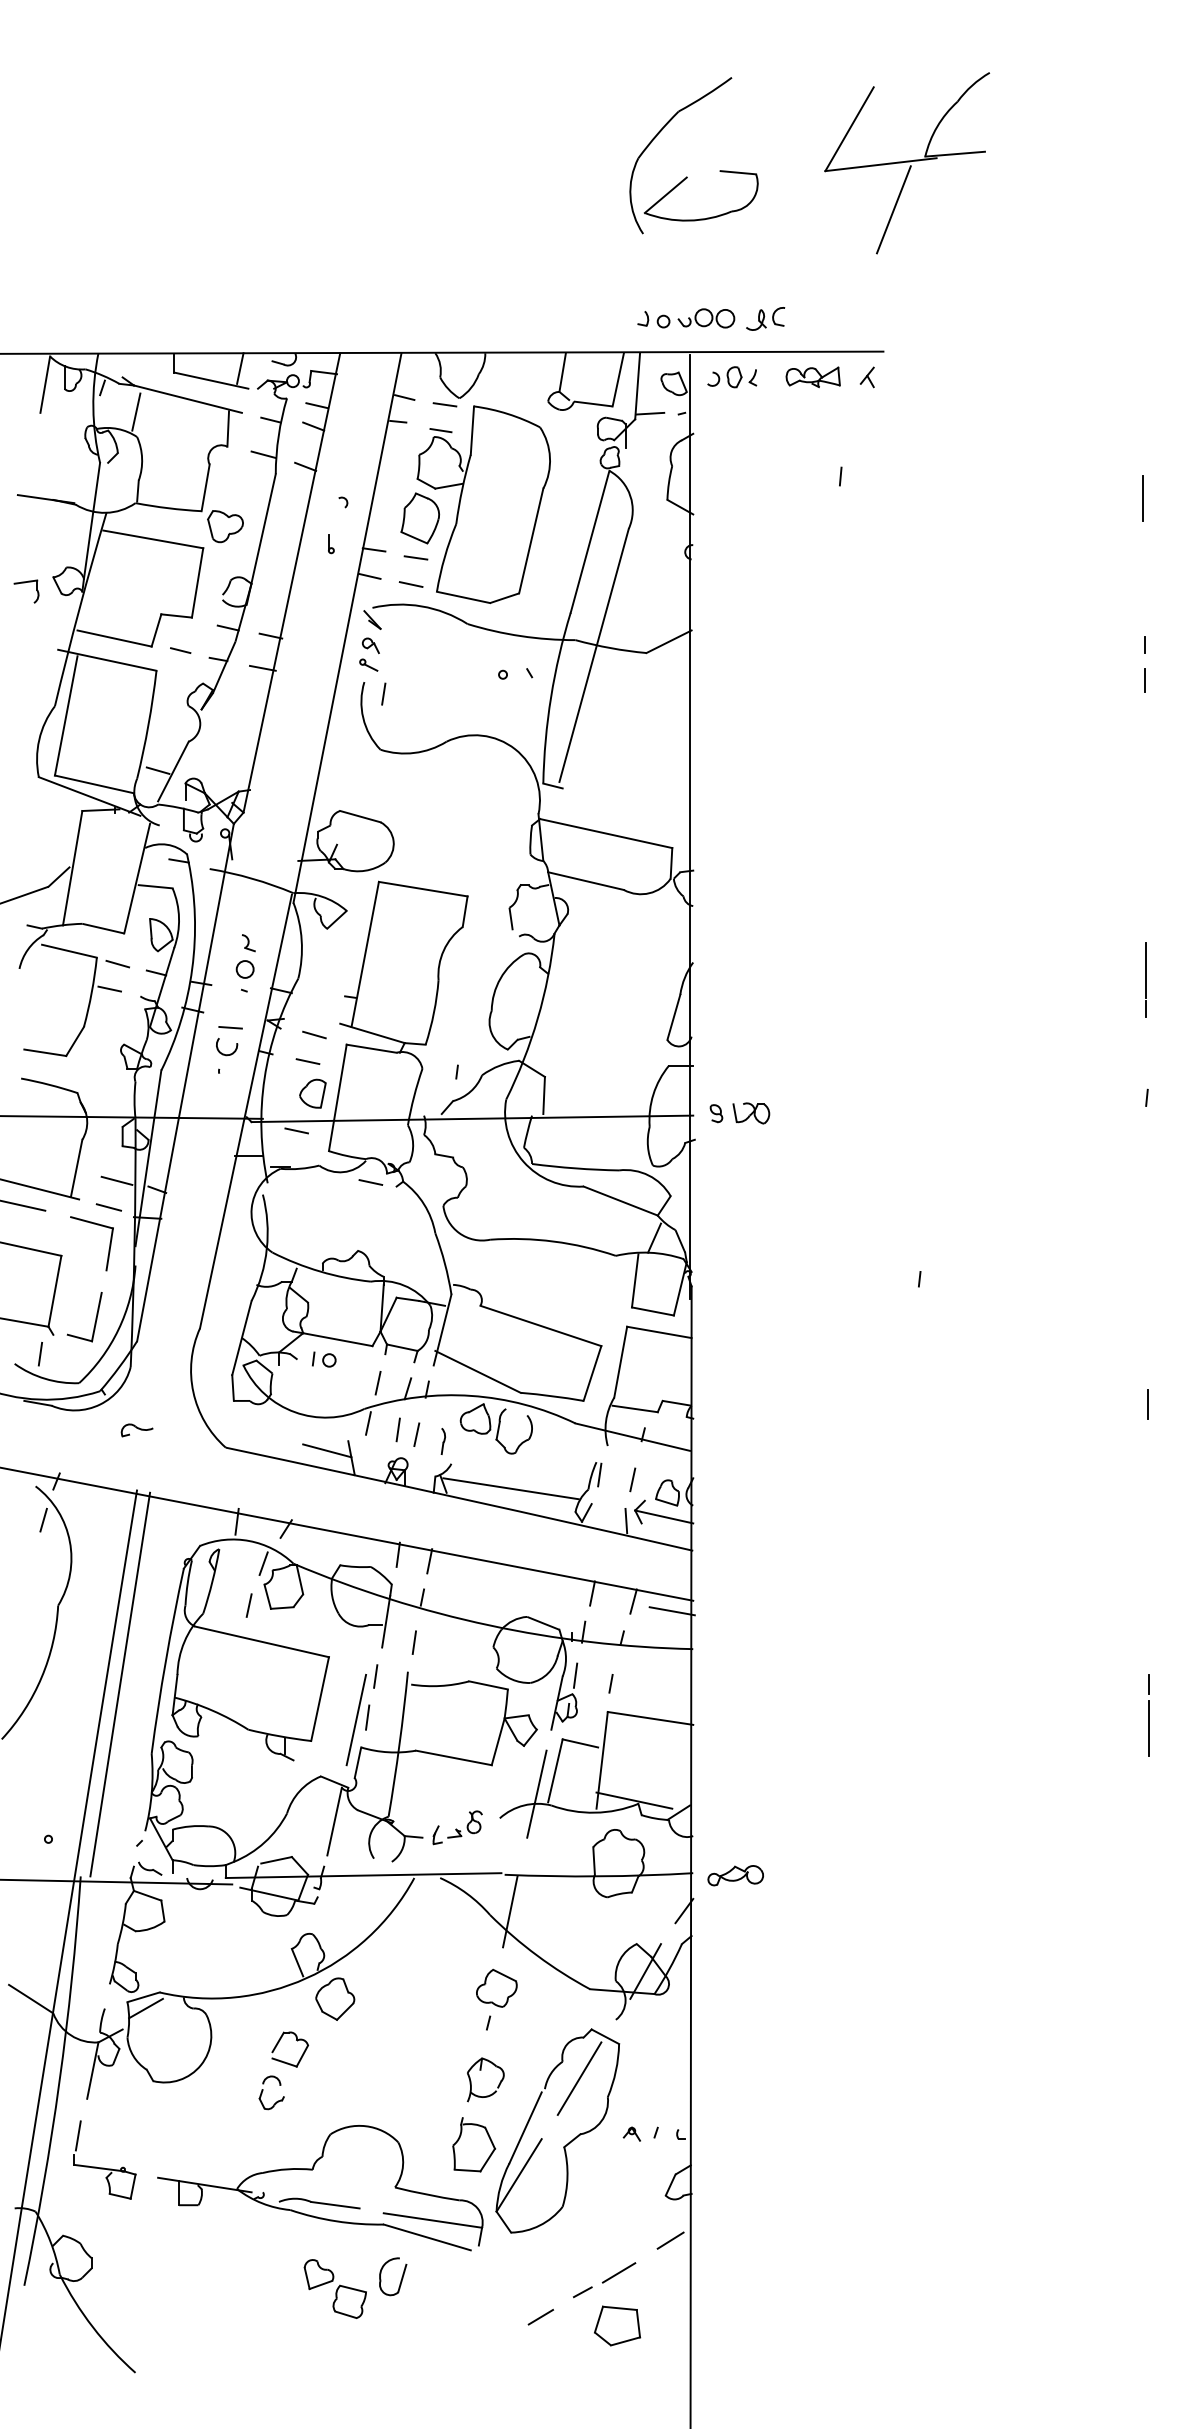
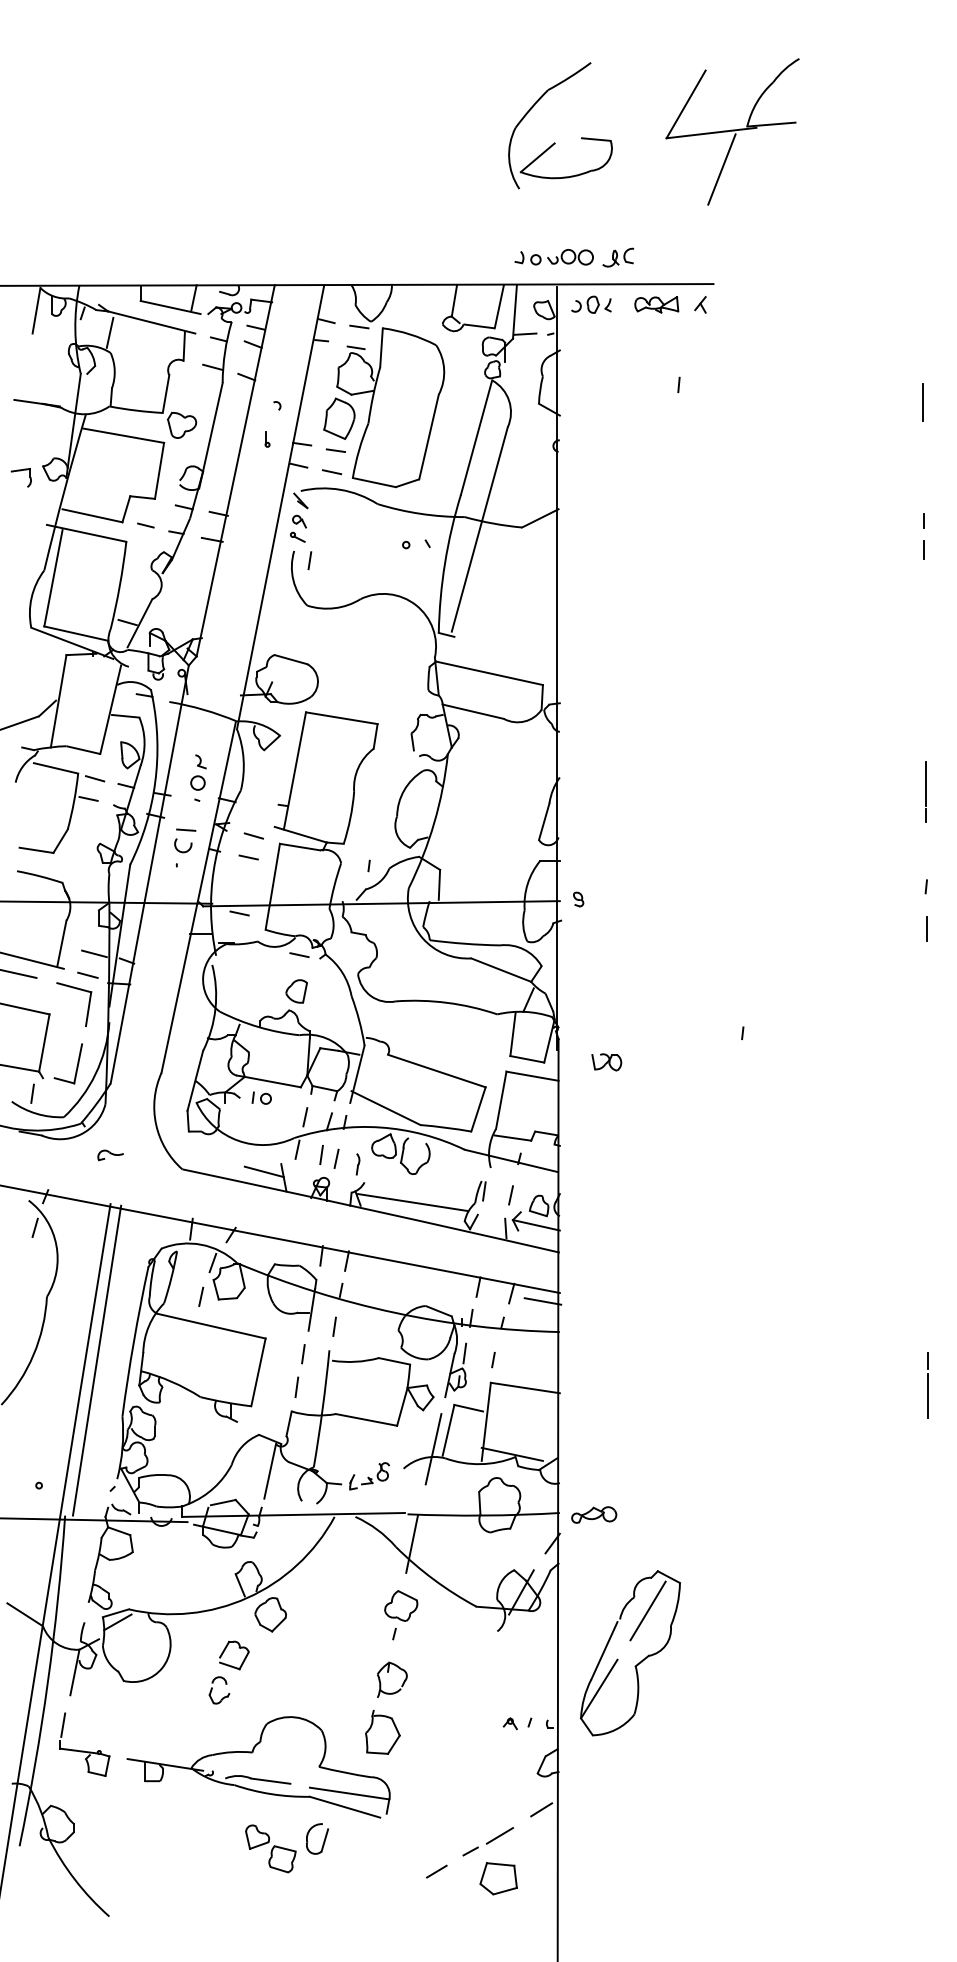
part: (312, 1093) -> (296, 991), moved
part: (750, 1113) -> (606, 1062), moved
line: (1147, 1403) -> (926, 928), moved
line: (356, 1719) -> (287, 1388), removed
part: (557, 2116) -> (630, 1641), moved

